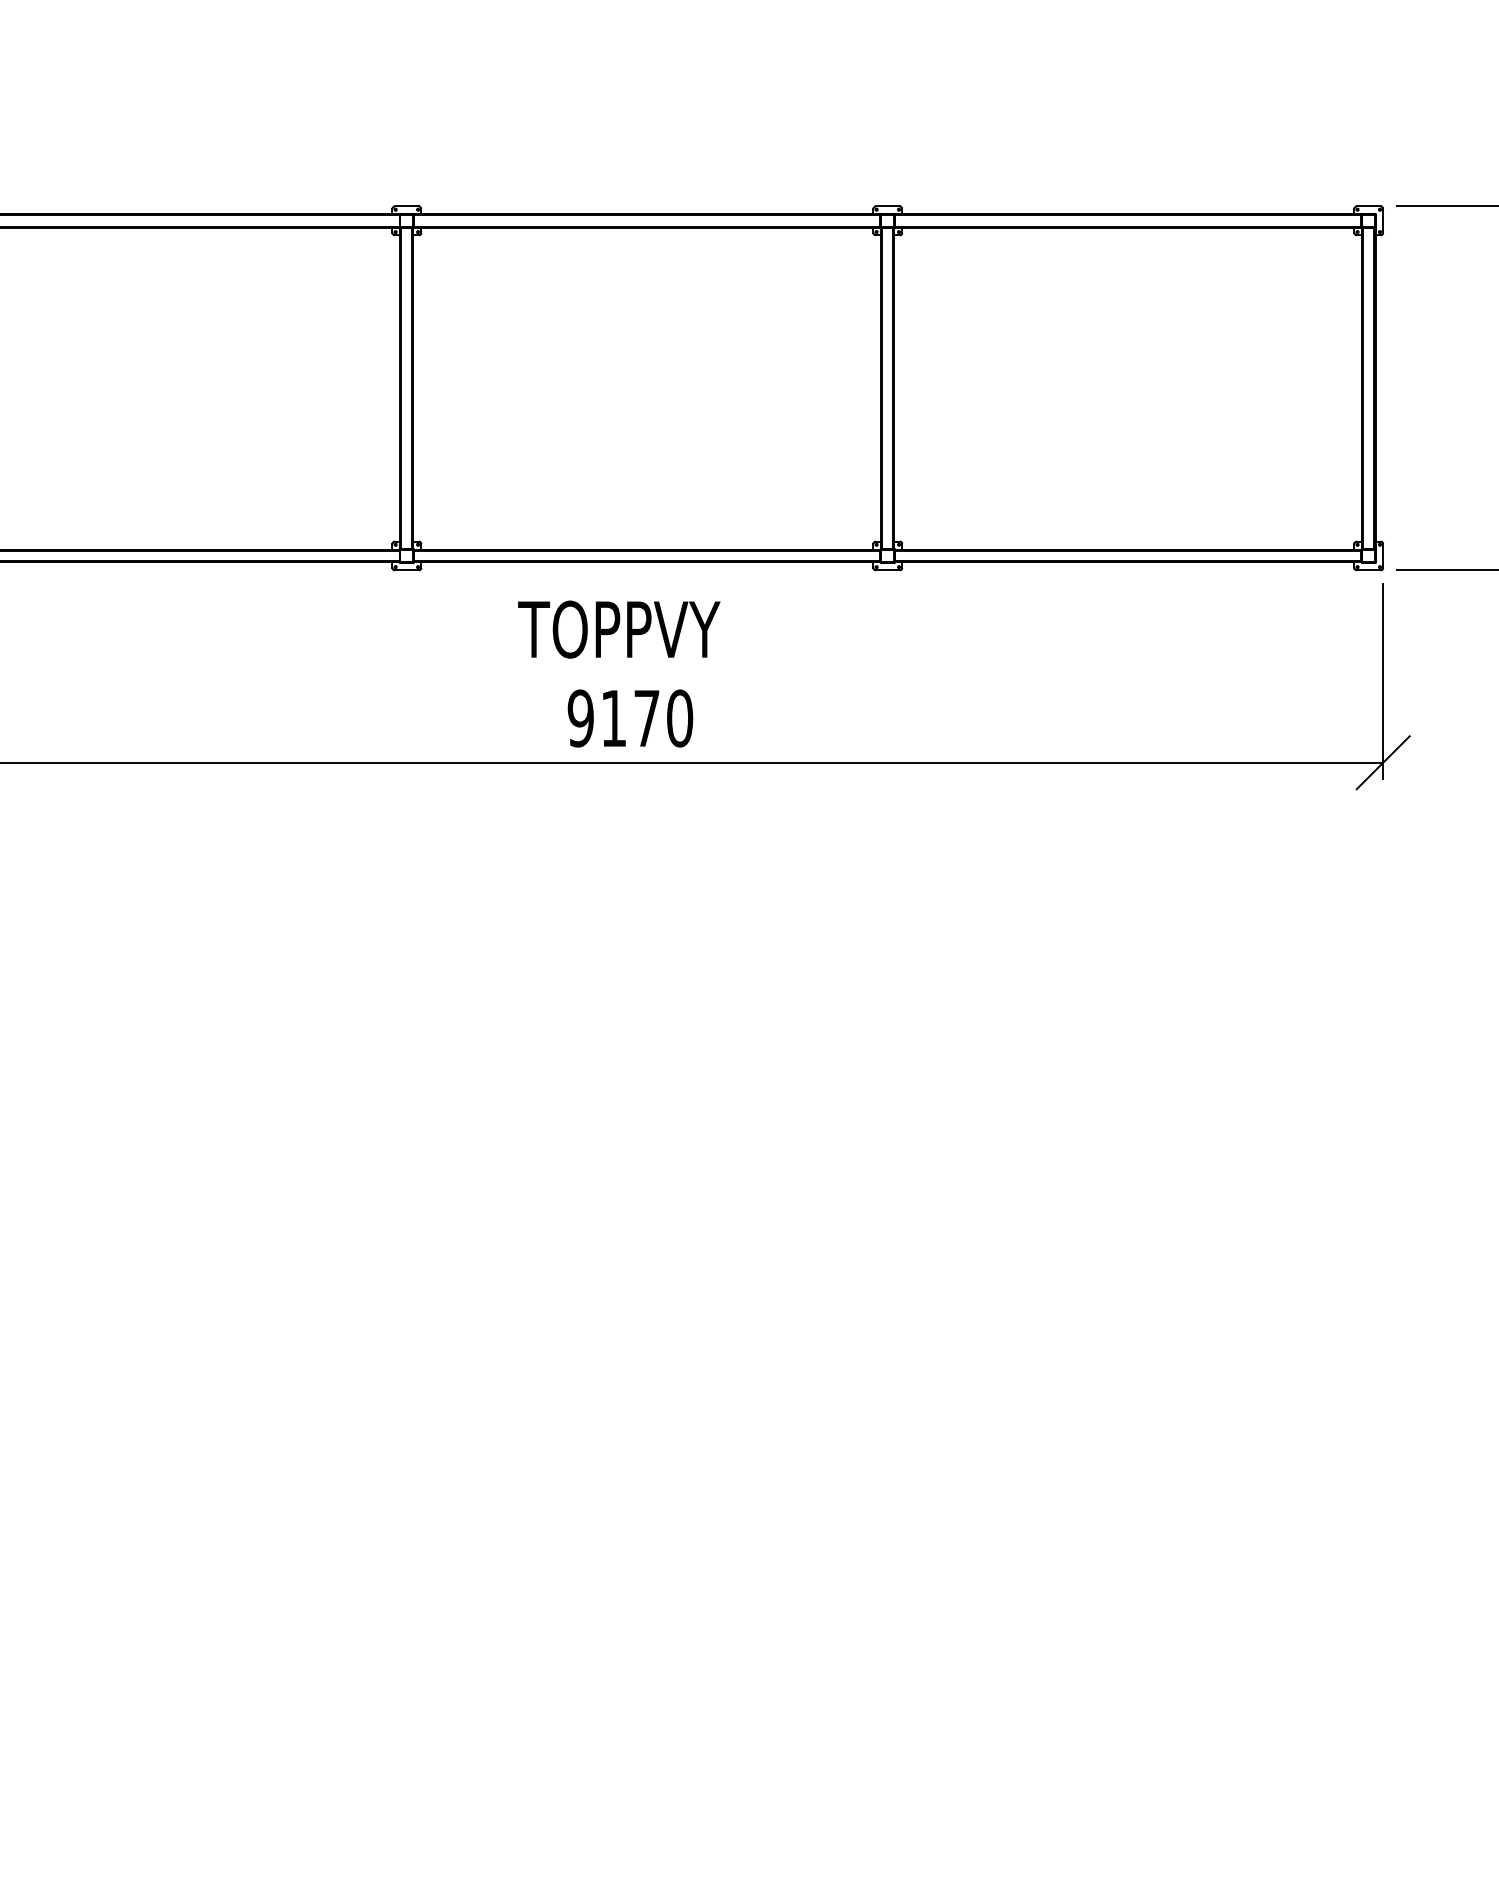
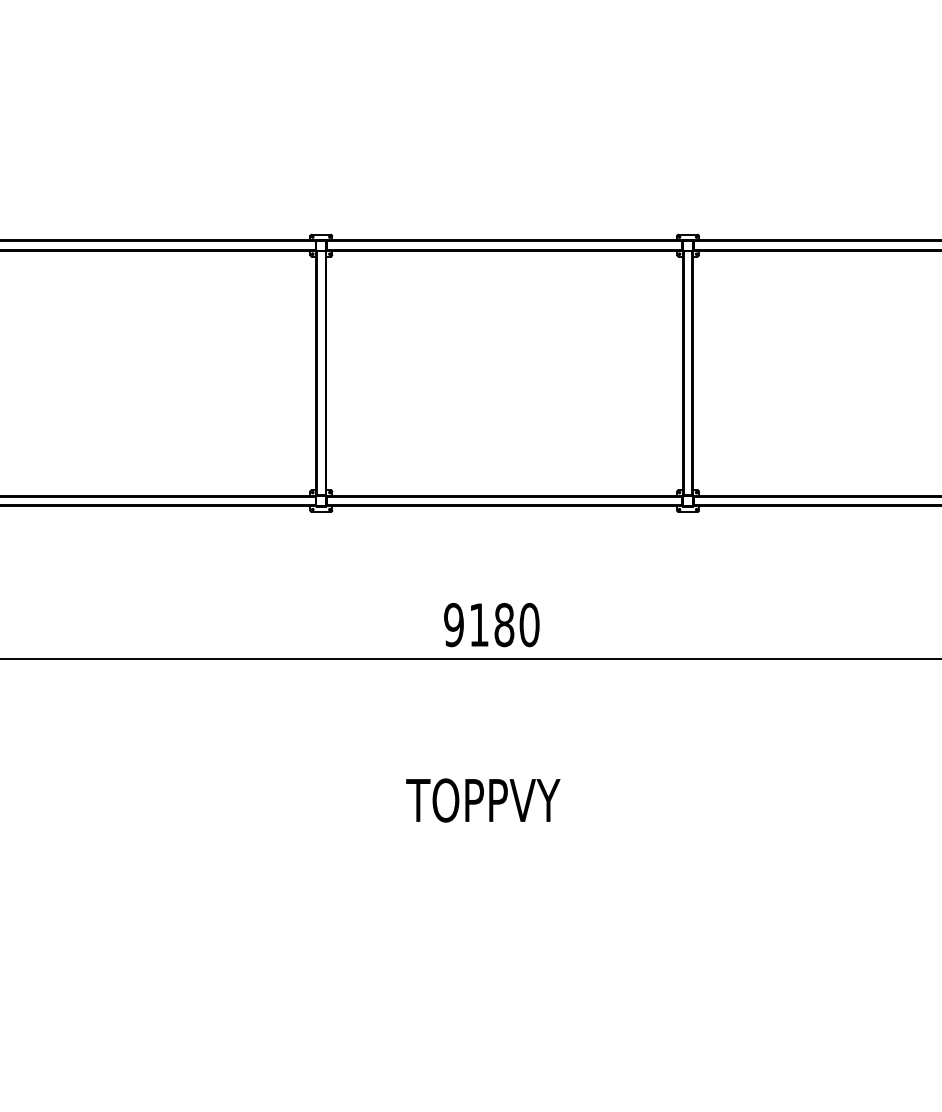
text: (619, 629) -> (483, 800), moved
text: (646, 718) -> (504, 625), 9170 -> 9180

